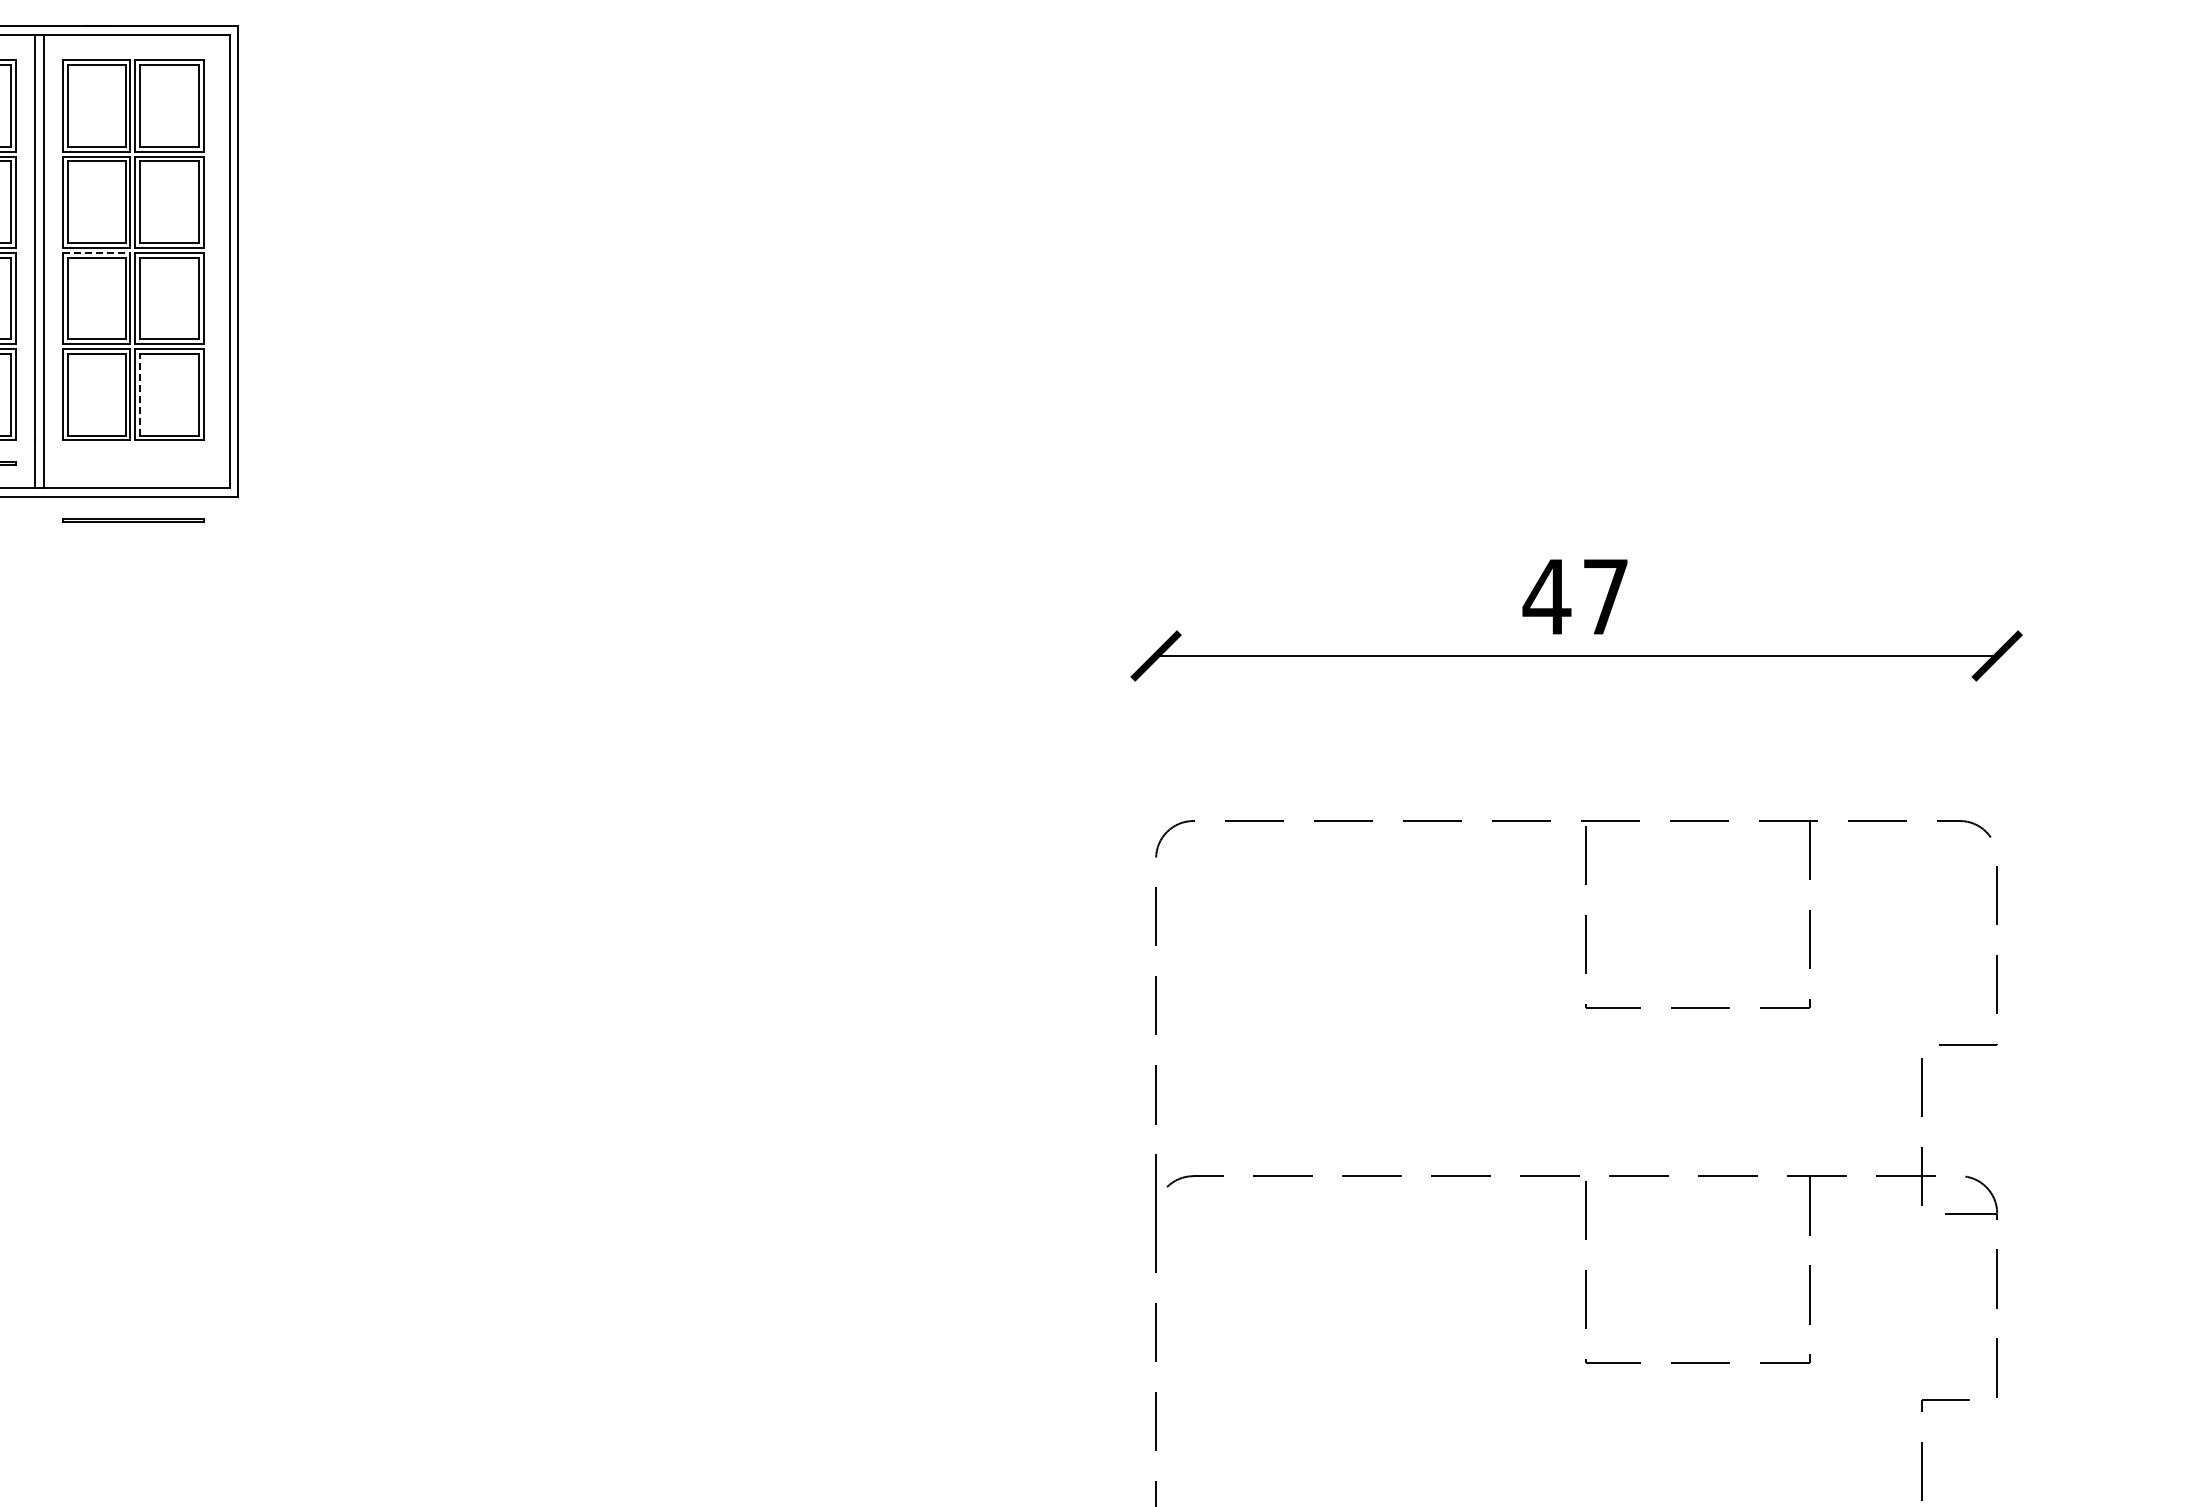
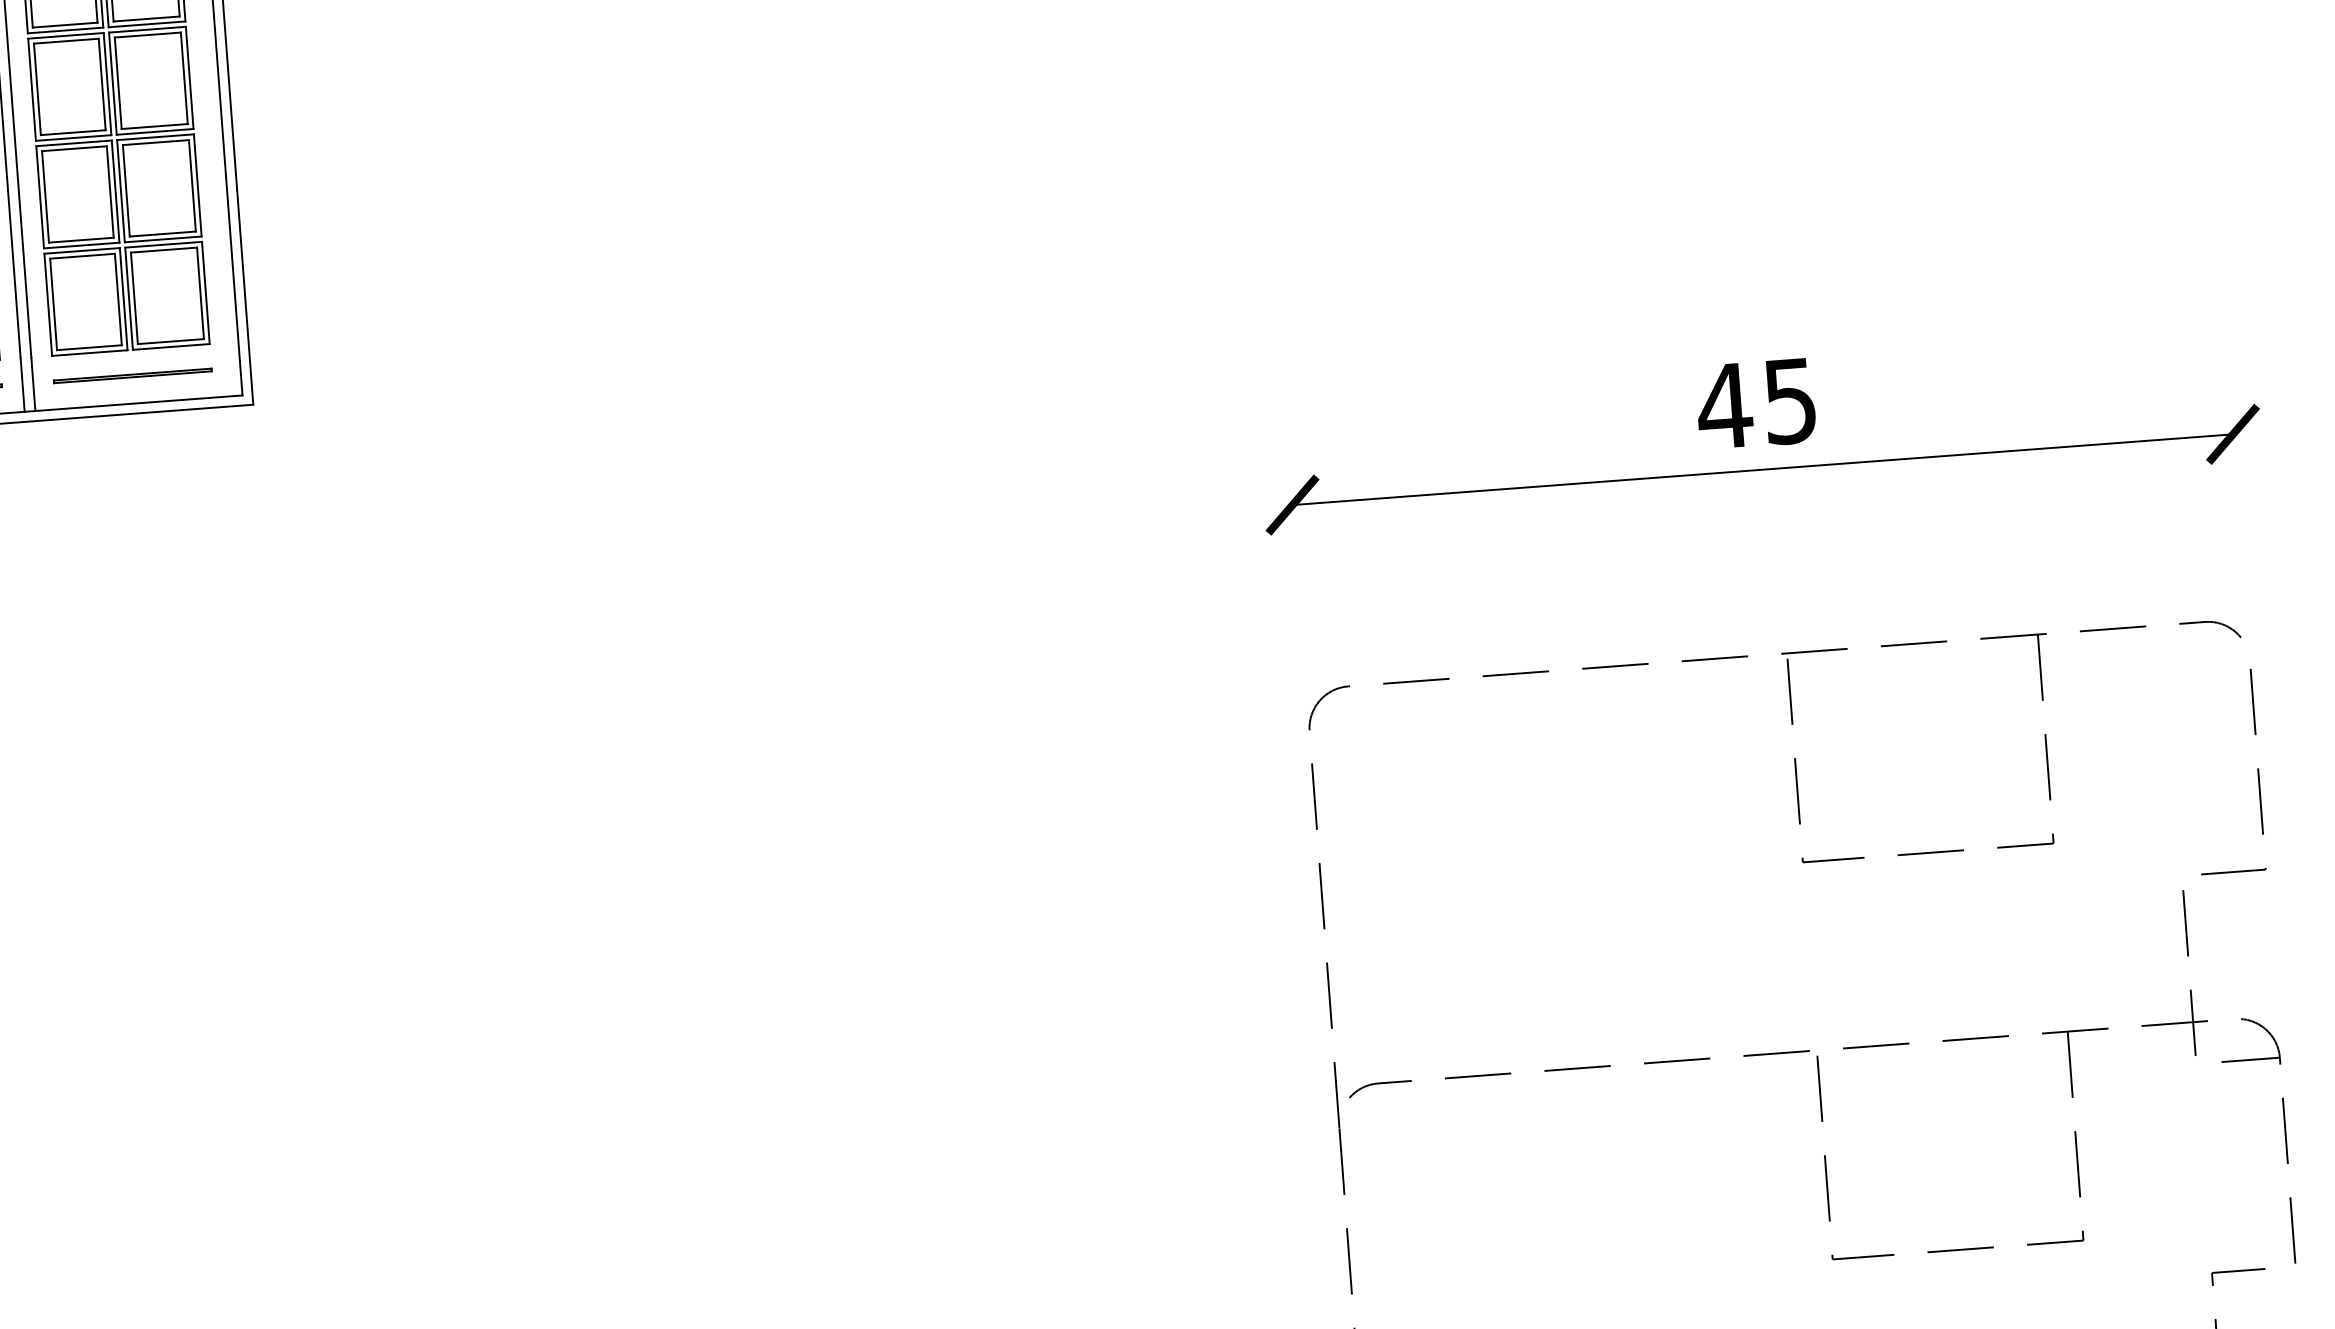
line: (96, 252) -> (73, 142), dashed -> solid
line: (139, 394) -> (133, 298), dashed -> solid
line: (133, 519) -> (133, 374), moved
text: (1605, 597) -> (1790, 401), 47 -> 45

